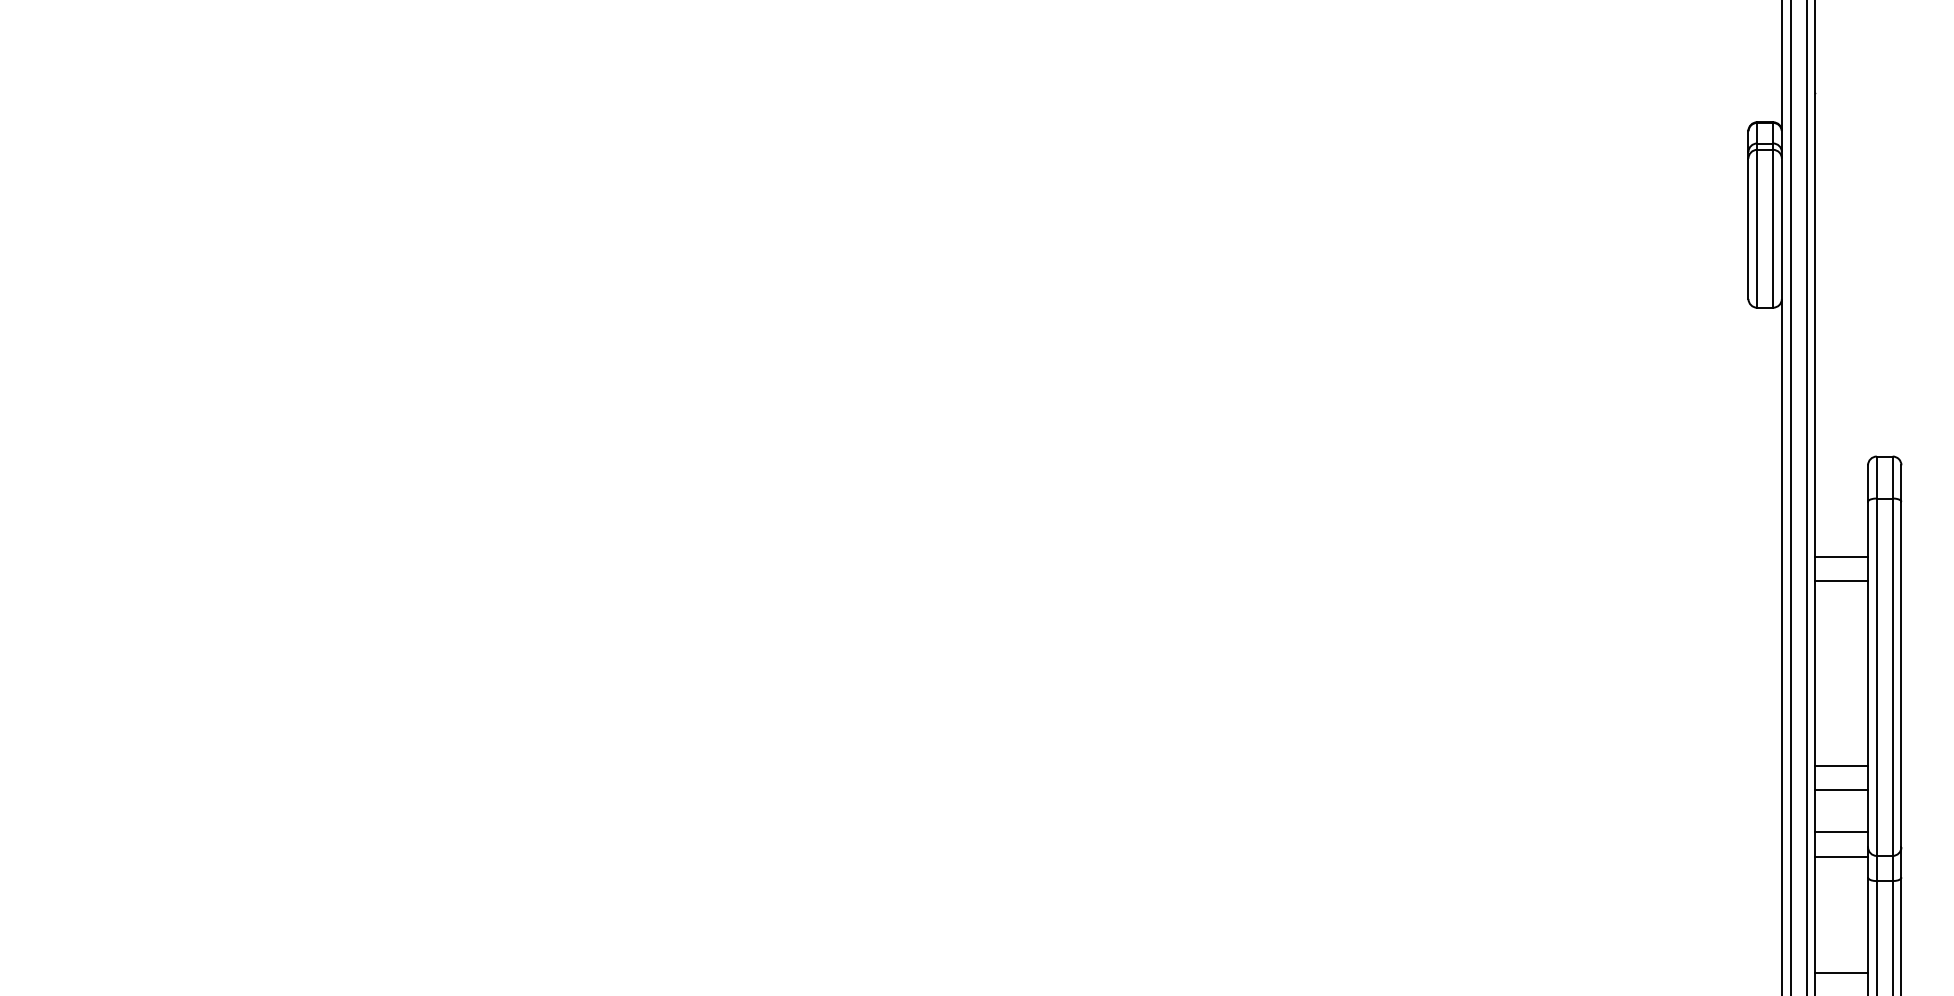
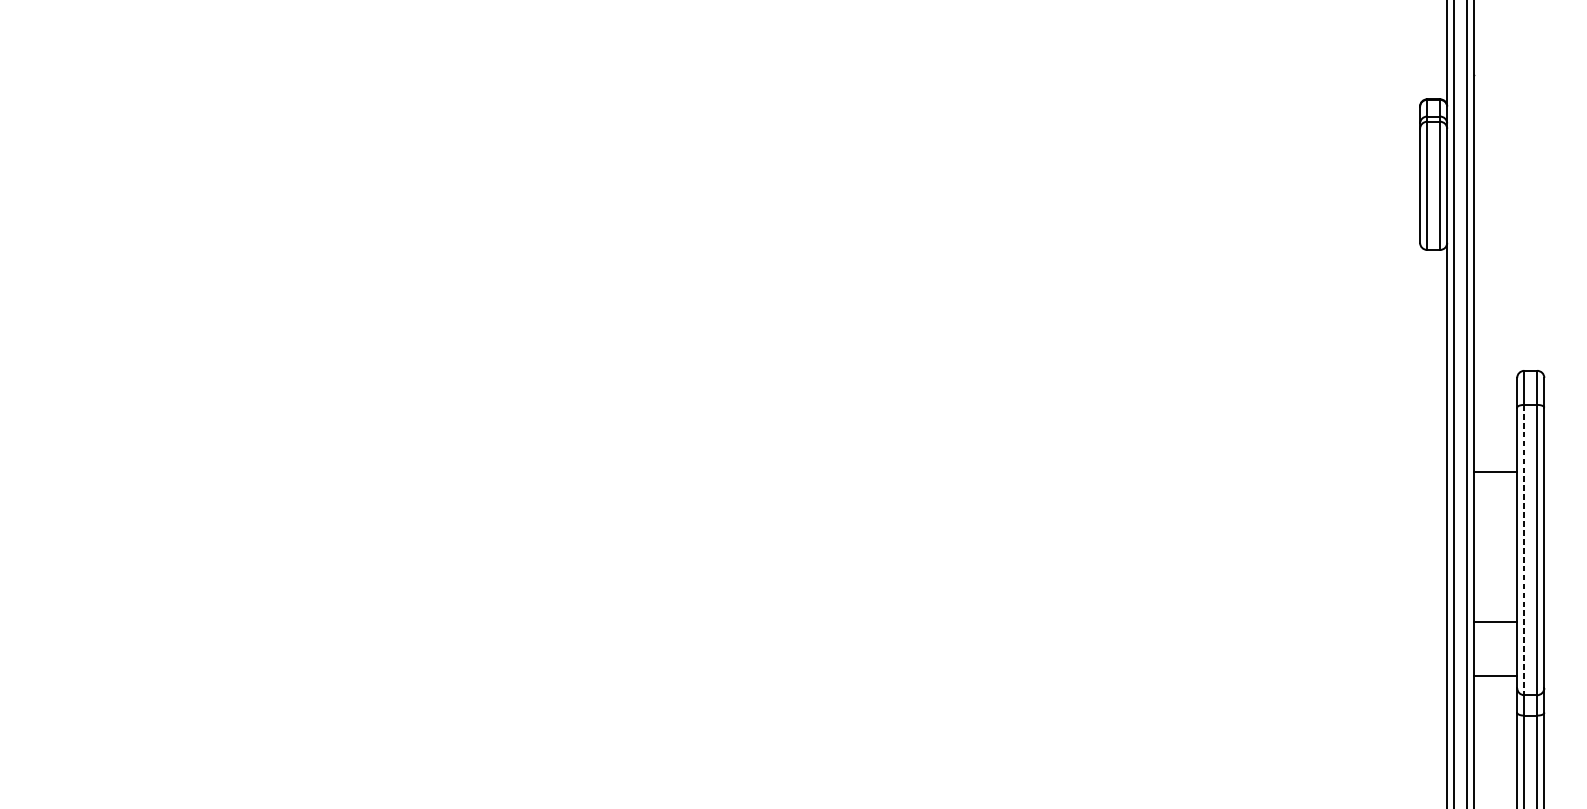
line: (1841, 556) -> (1495, 452), removed
line: (1876, 677) -> (1524, 550), solid -> dashed
line: (1841, 790) -> (1495, 642), removed
line: (1841, 856) -> (1495, 695), removed
line: (1841, 972) -> (1495, 789), removed

